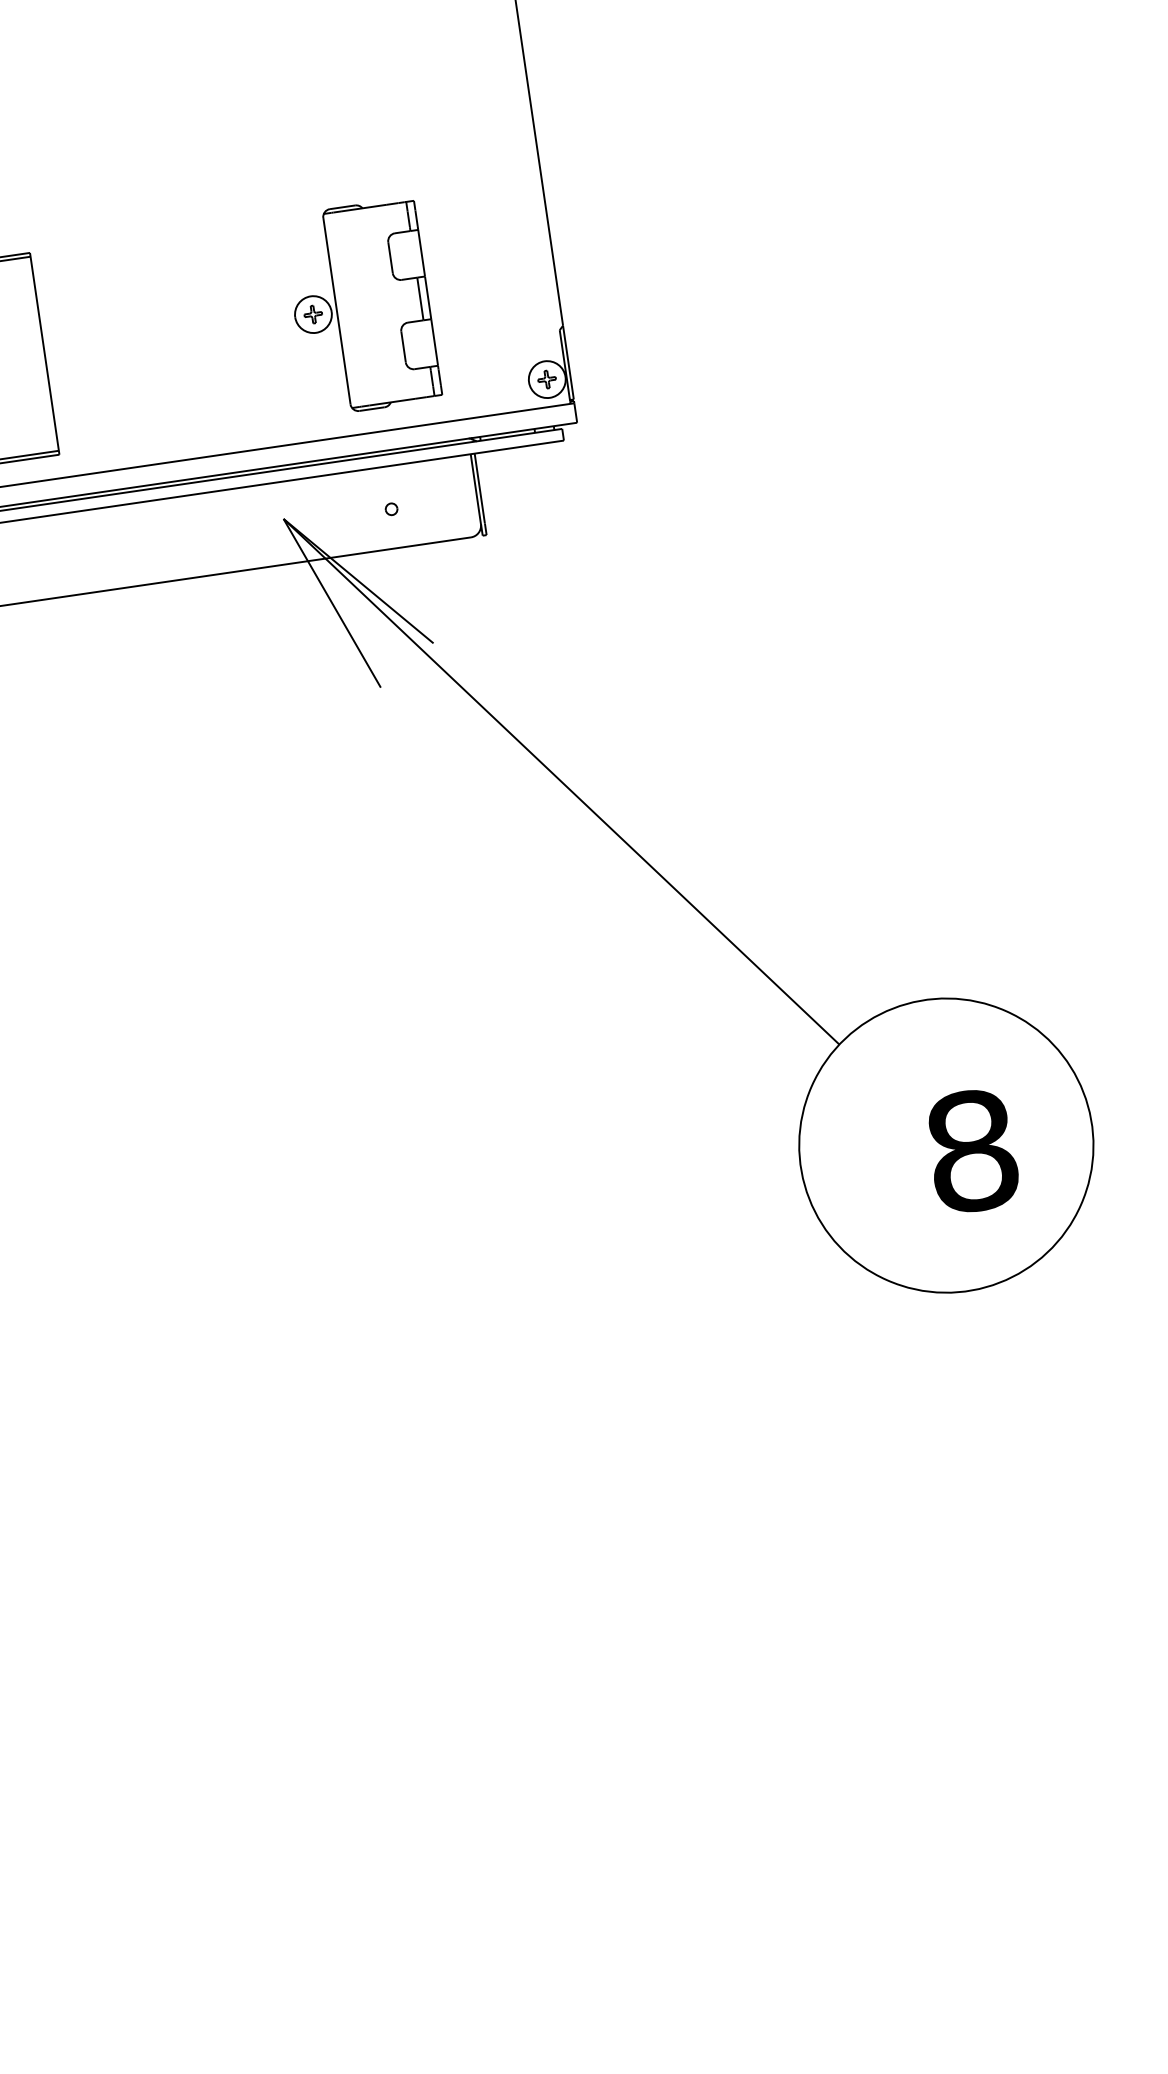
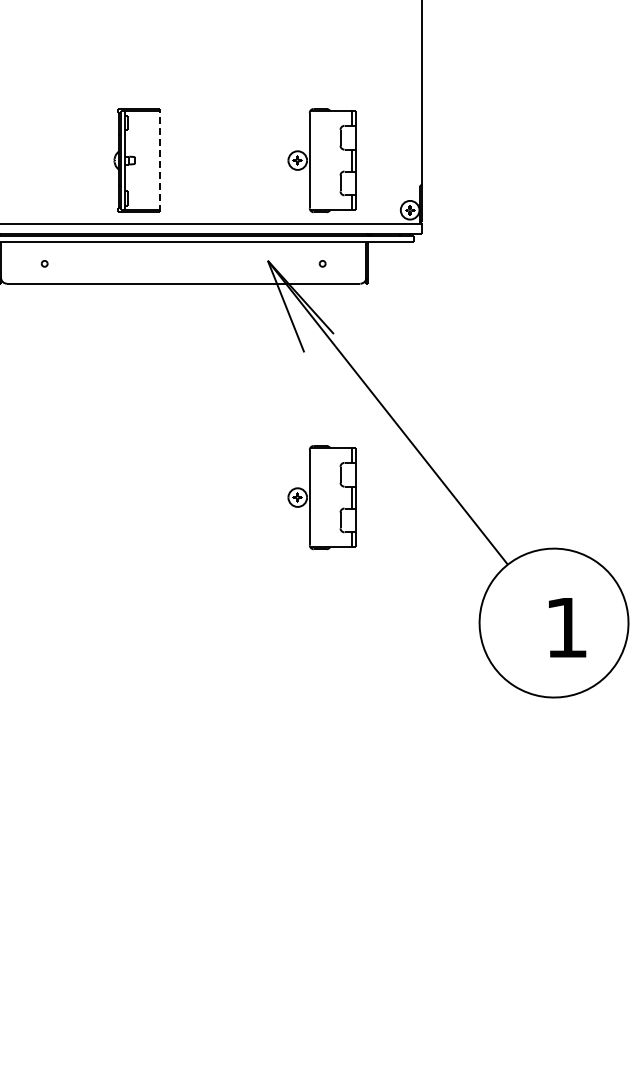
line: (45, 353) -> (160, 160), solid -> dashed
part: (455, 966) -> (321, 497), added
text: (971, 1150) -> (566, 627), 8 -> 1

